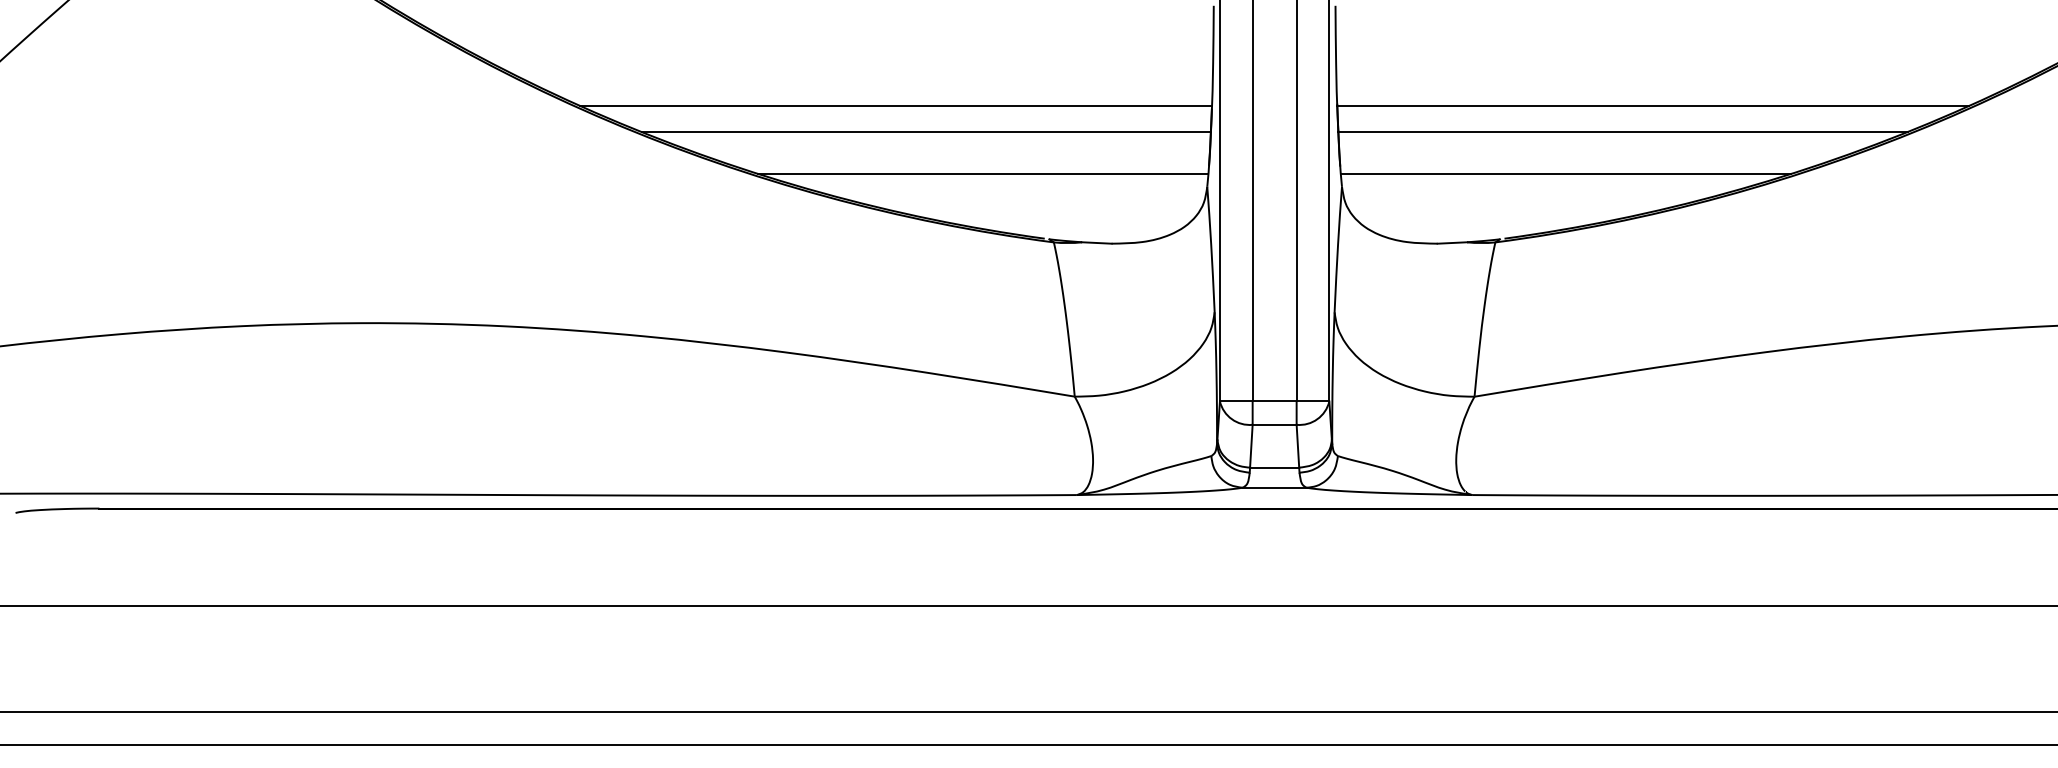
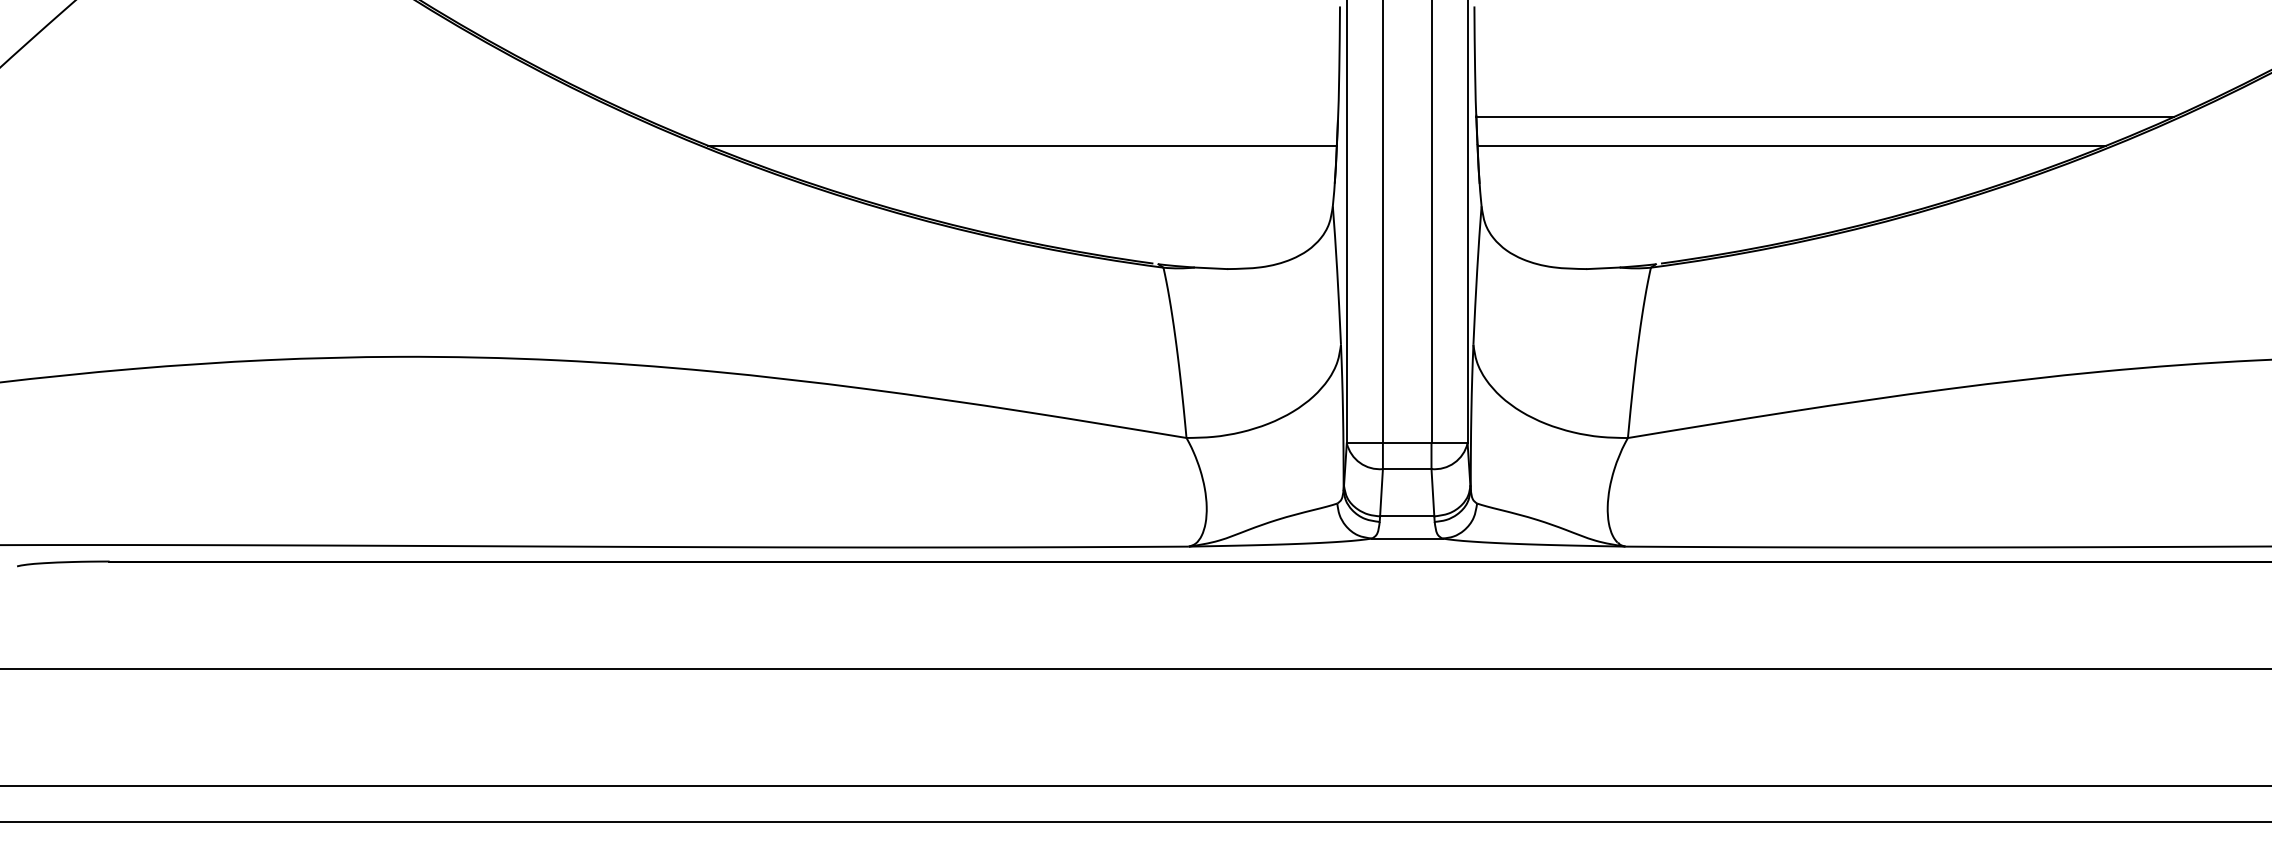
line: (895, 105) -> (988, 116), removed
line: (983, 173) -> (1085, 191), removed
line: (1565, 173) -> (1728, 191), removed

